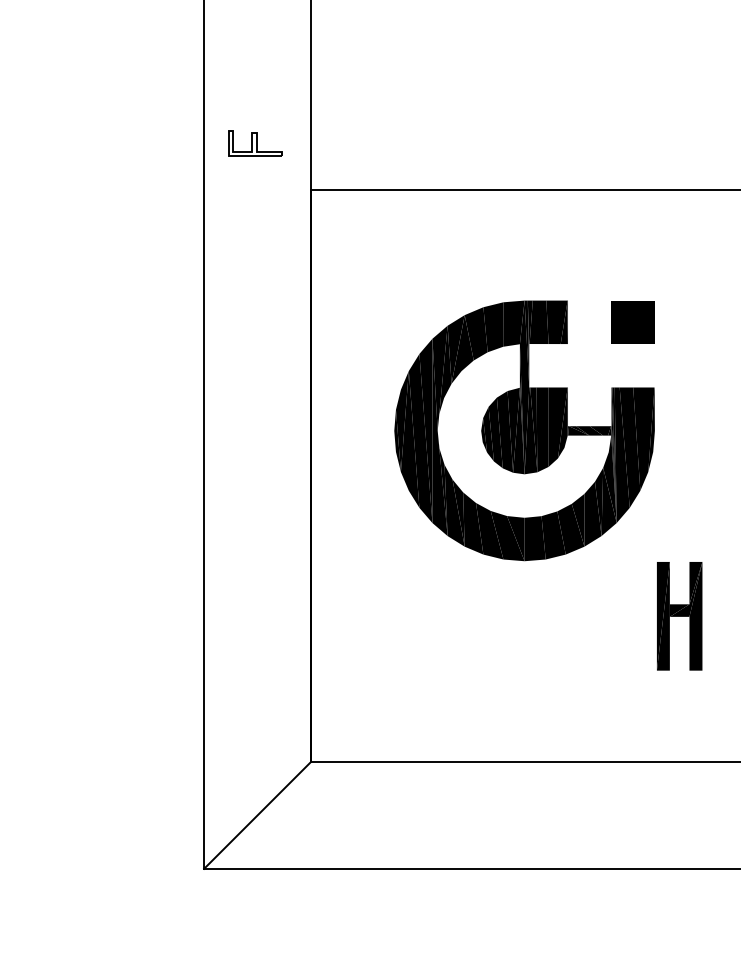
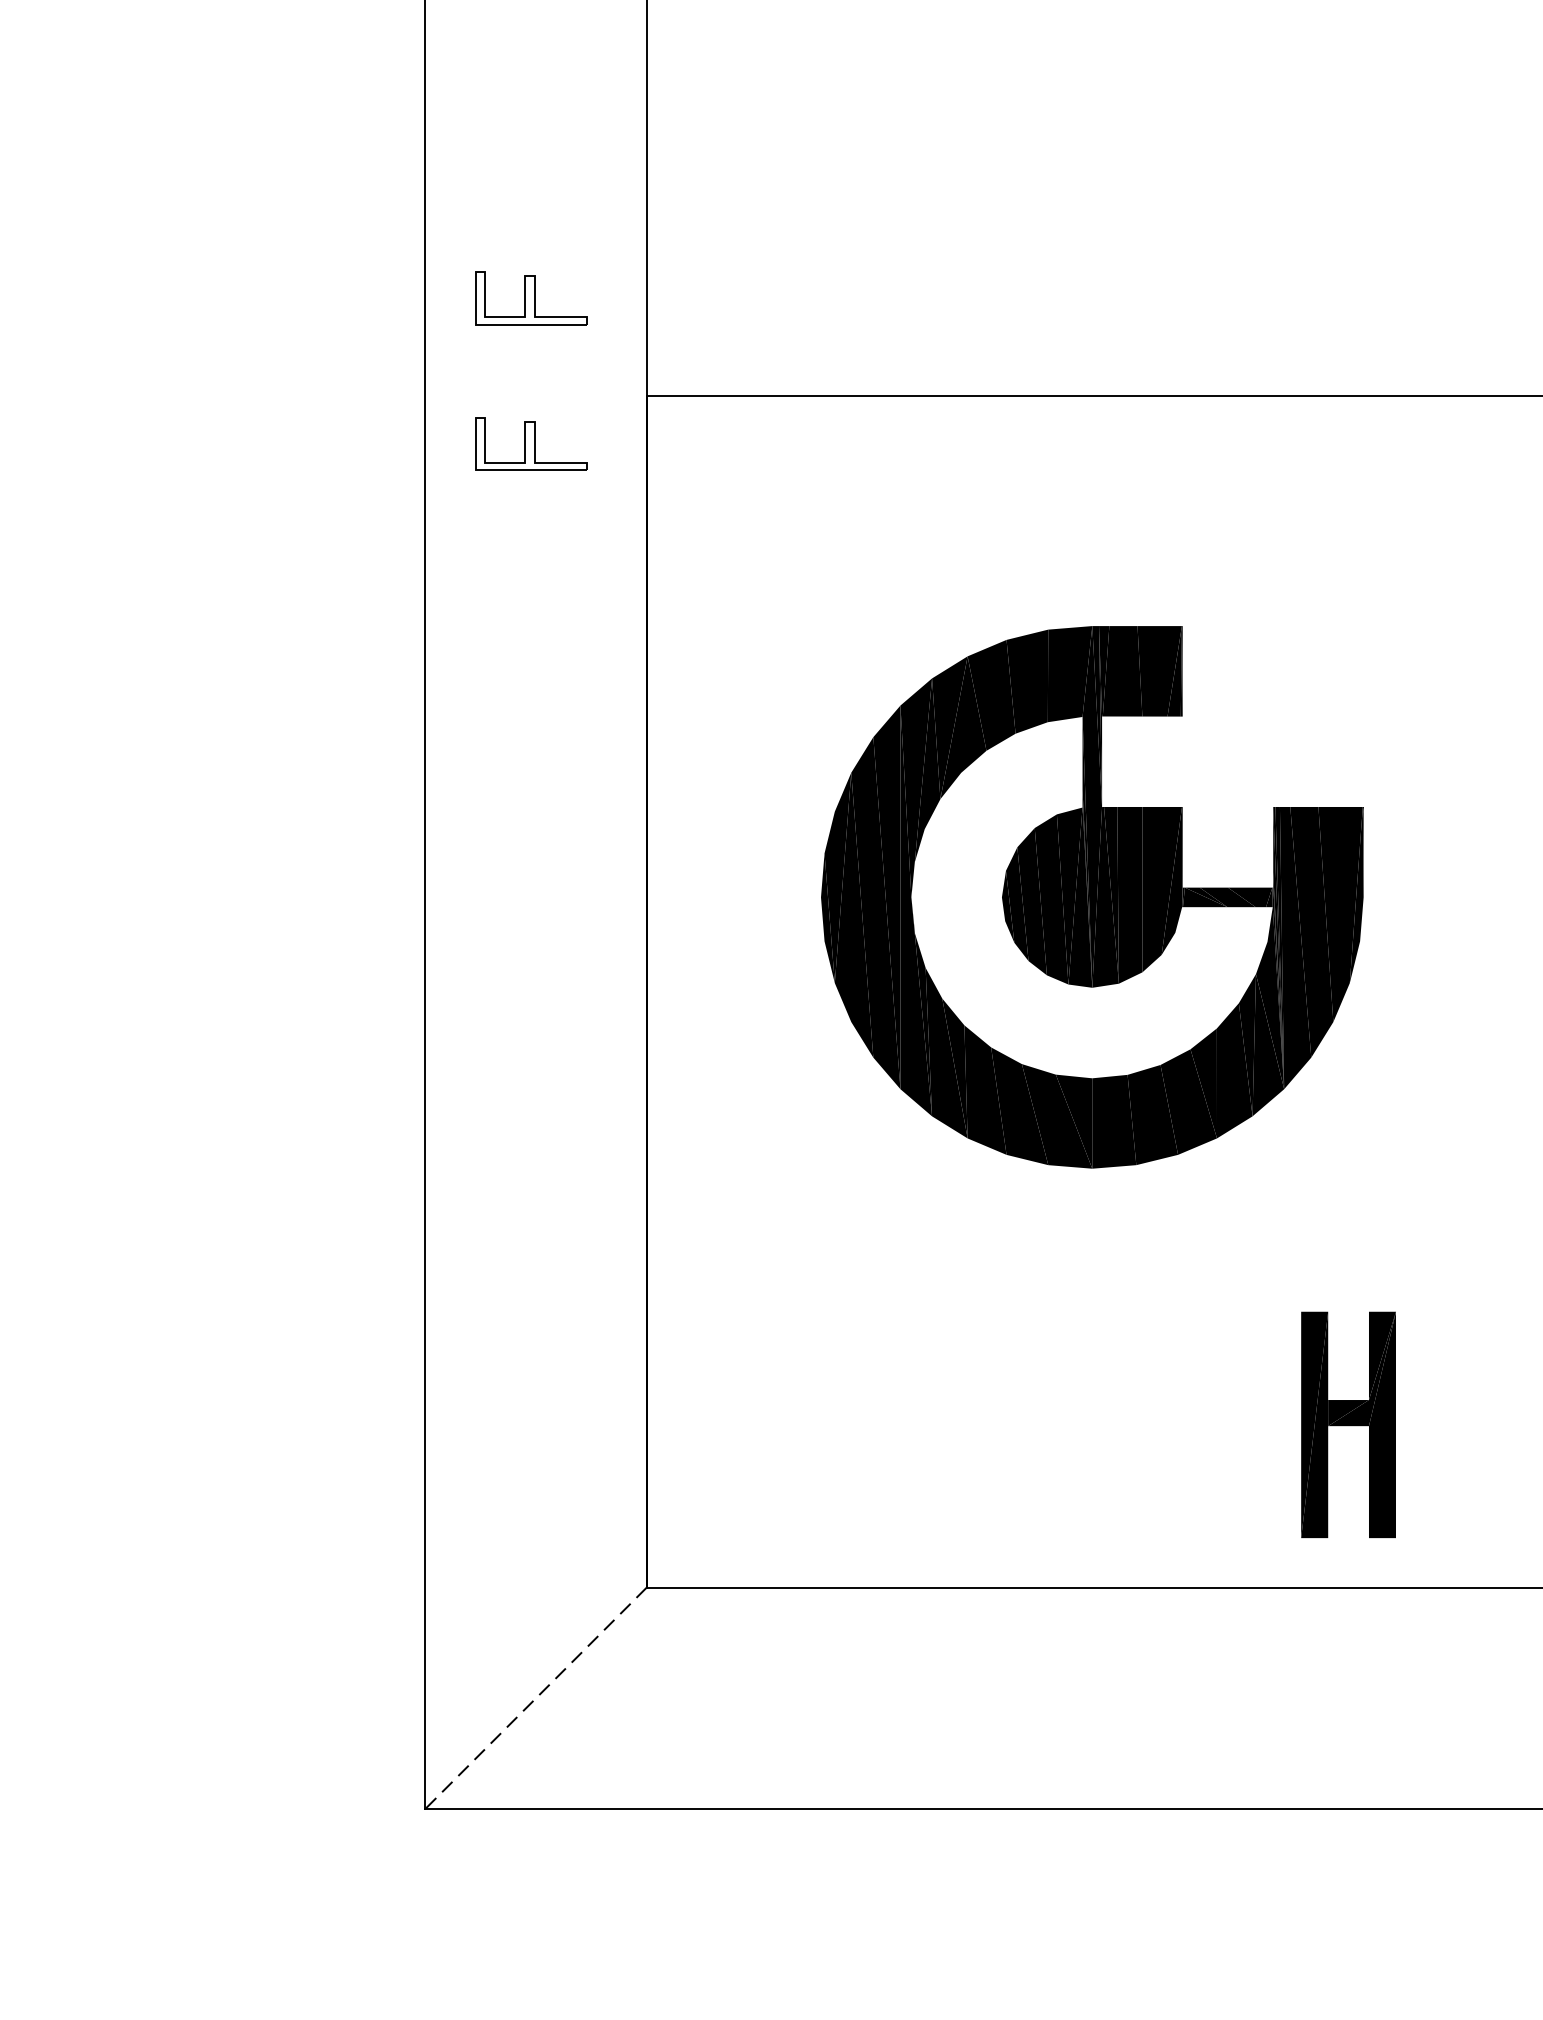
part: (255, 213) -> (532, 444), added
part: (632, 322) -> (1316, 671), removed
part: (679, 616) -> (1348, 1425), moved
line: (257, 815) -> (536, 1698), solid -> dashed

